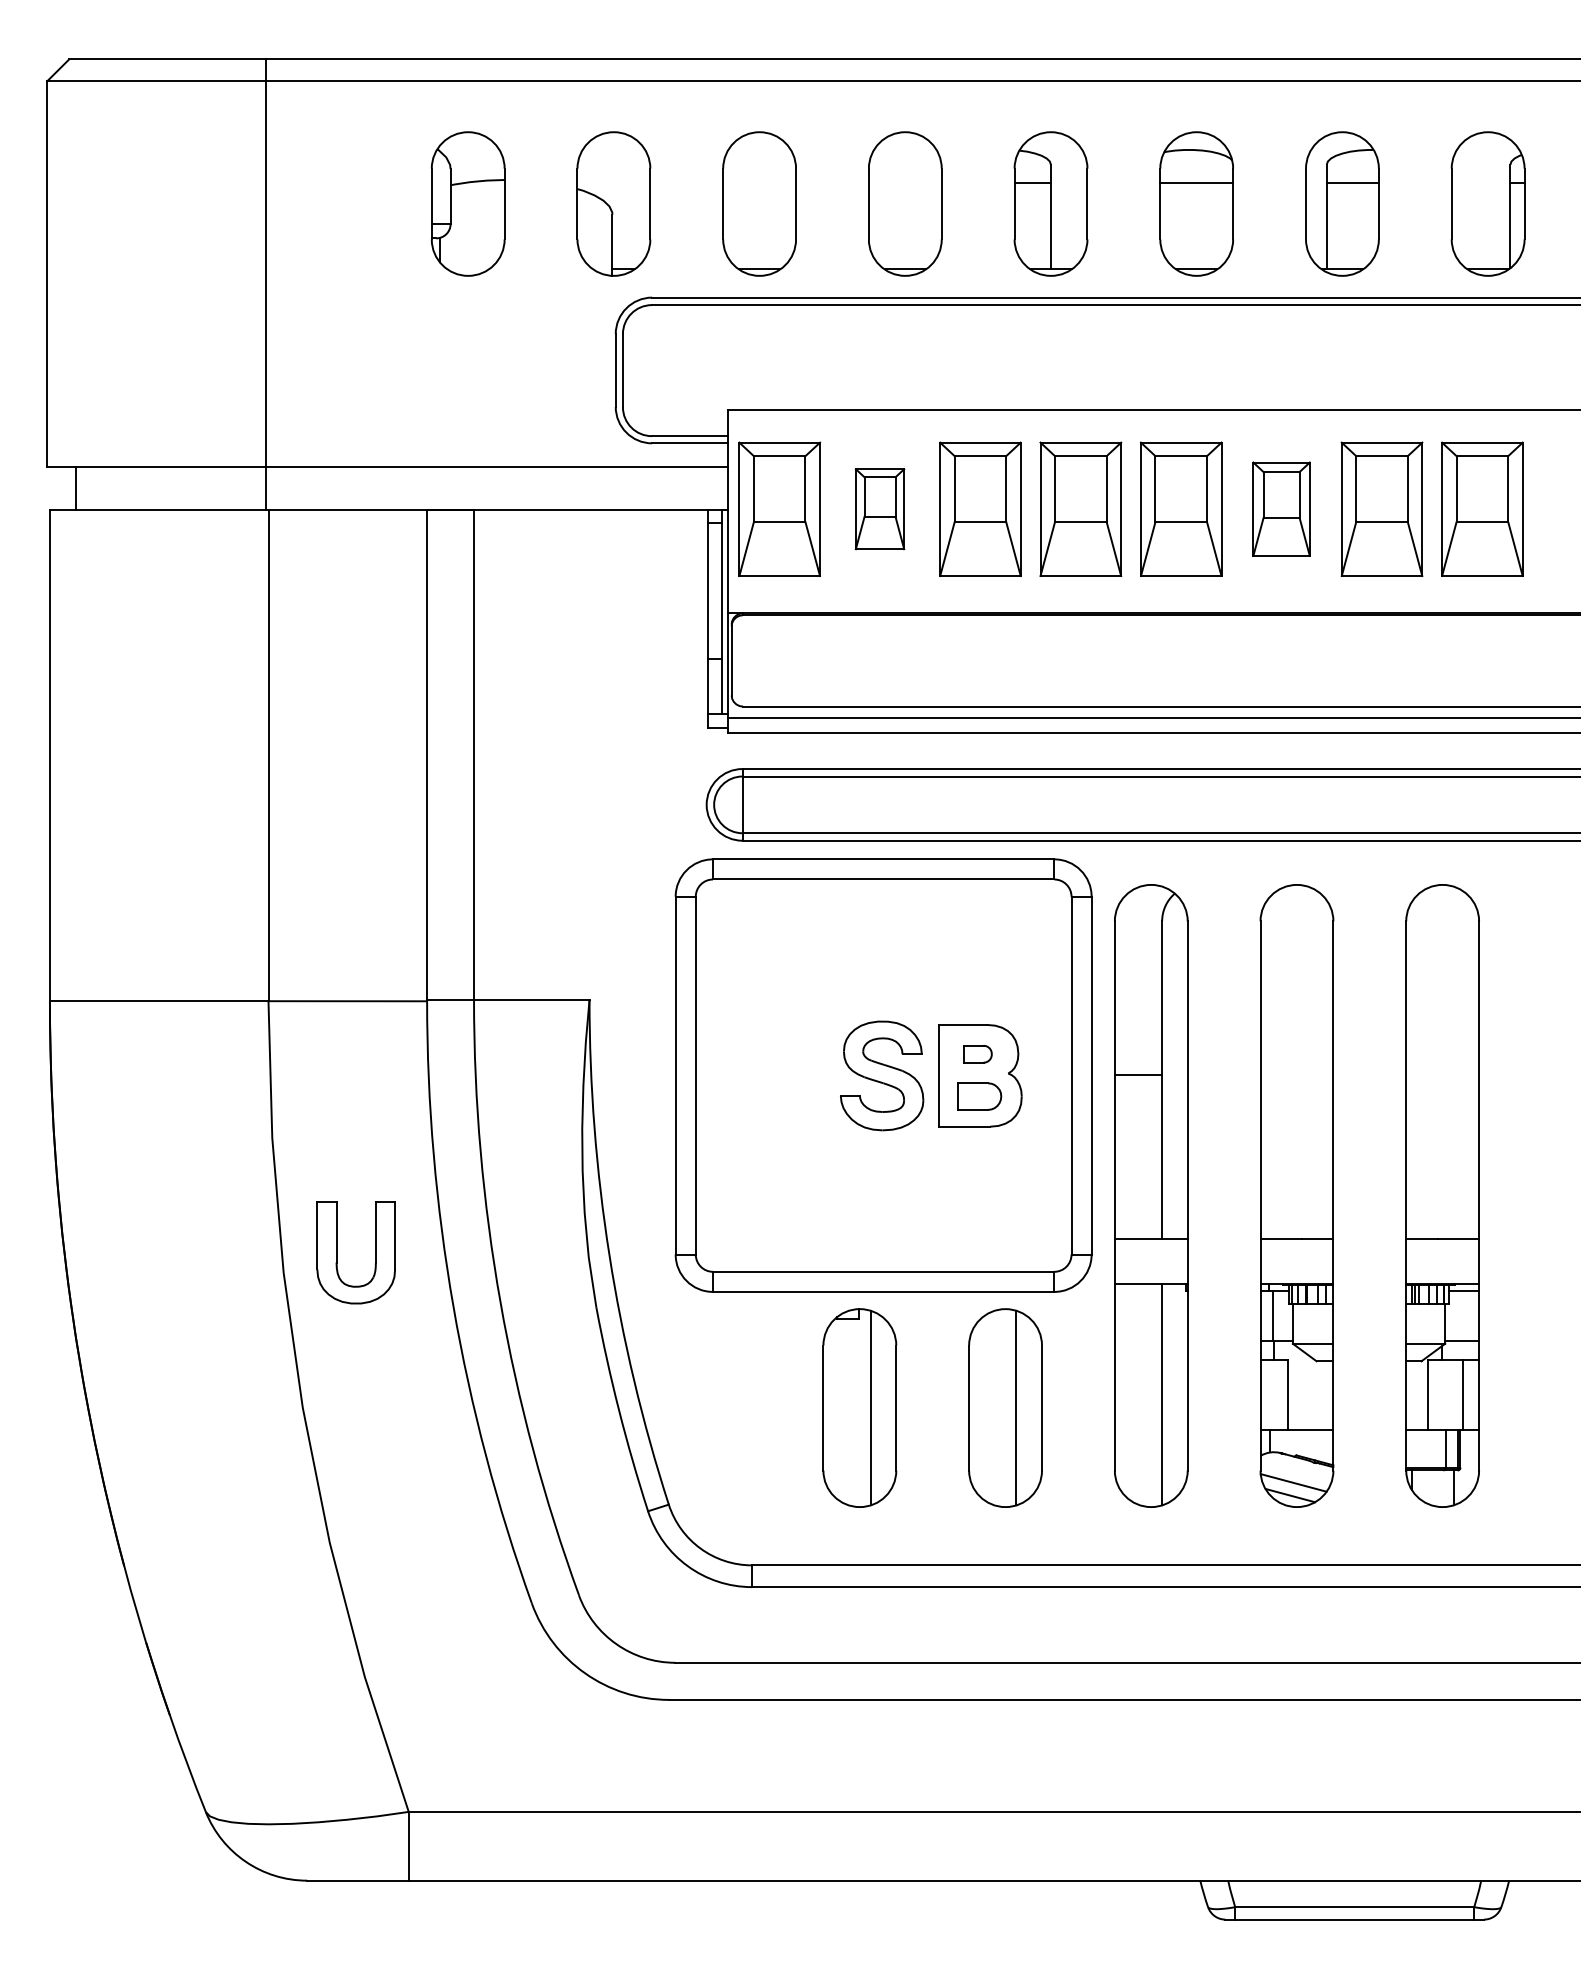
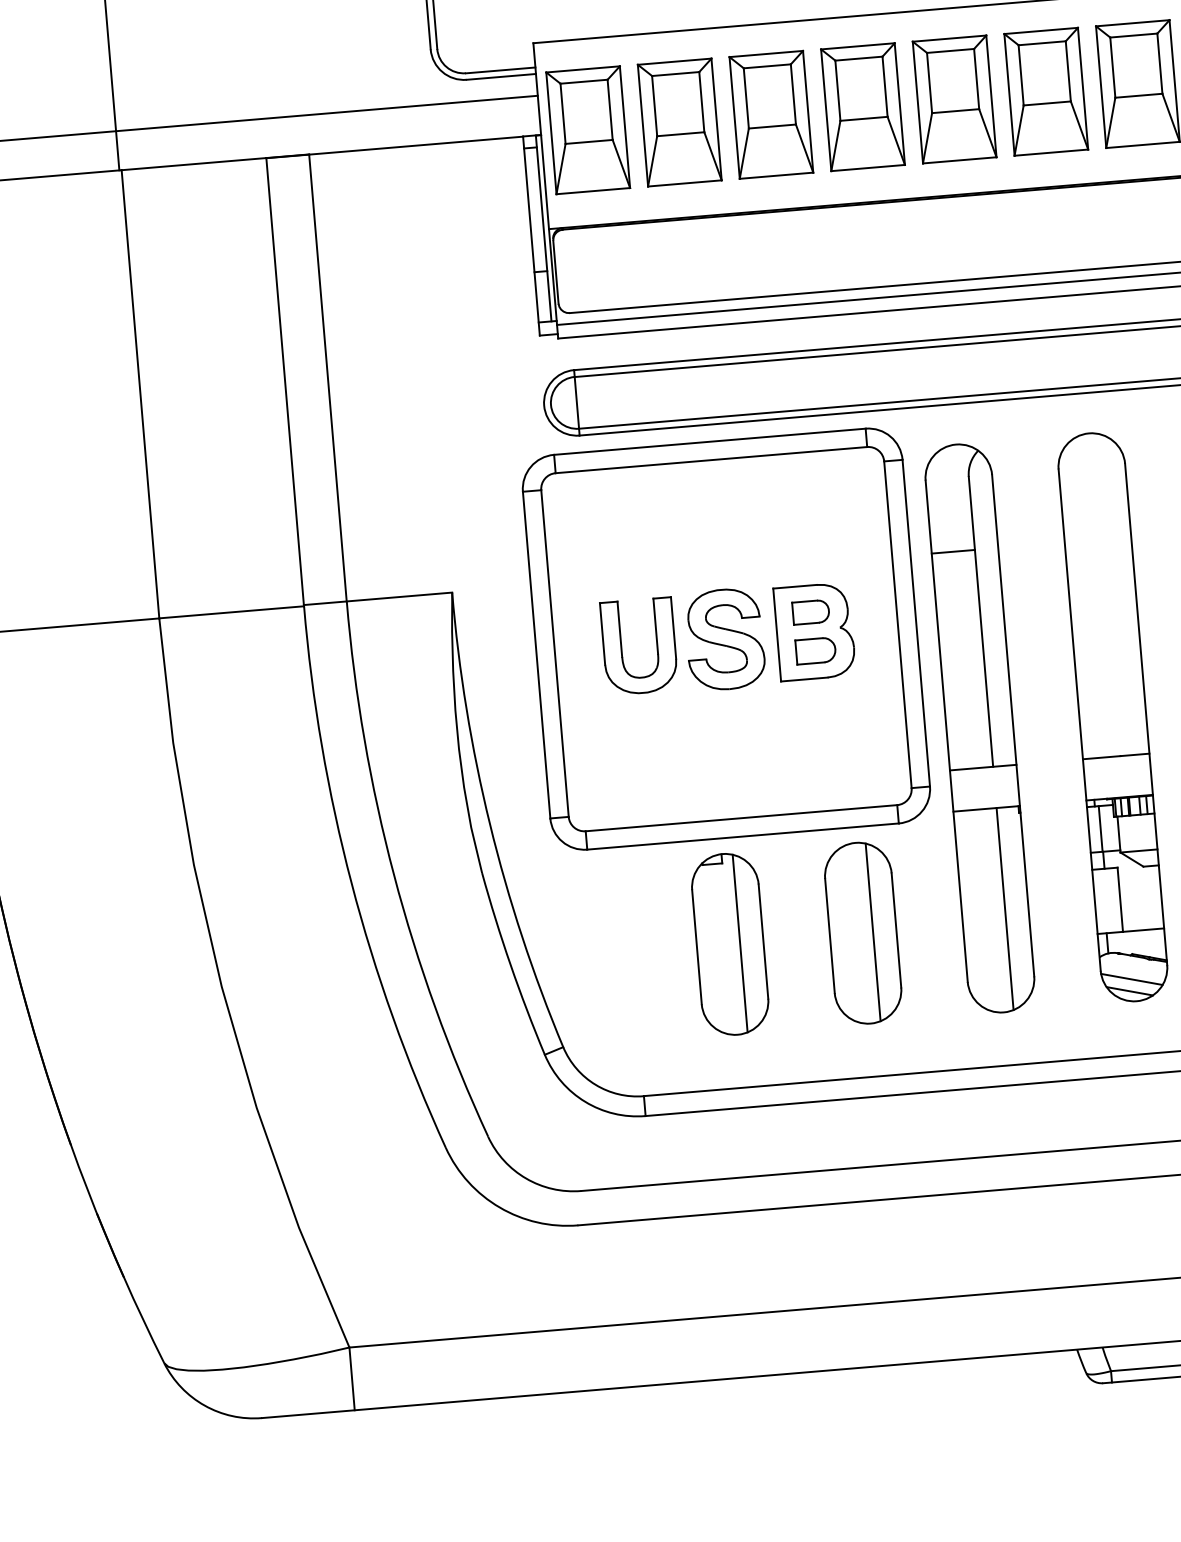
part: (879, 508) -> (679, 121), size x1.67
part: (1281, 508) -> (1046, 91), size x1.43
part: (977, 1054) -> (810, 612), size x1.43
line: (1138, 1075) -> (953, 551), moved
part: (337, 1252) -> (622, 647), moved

